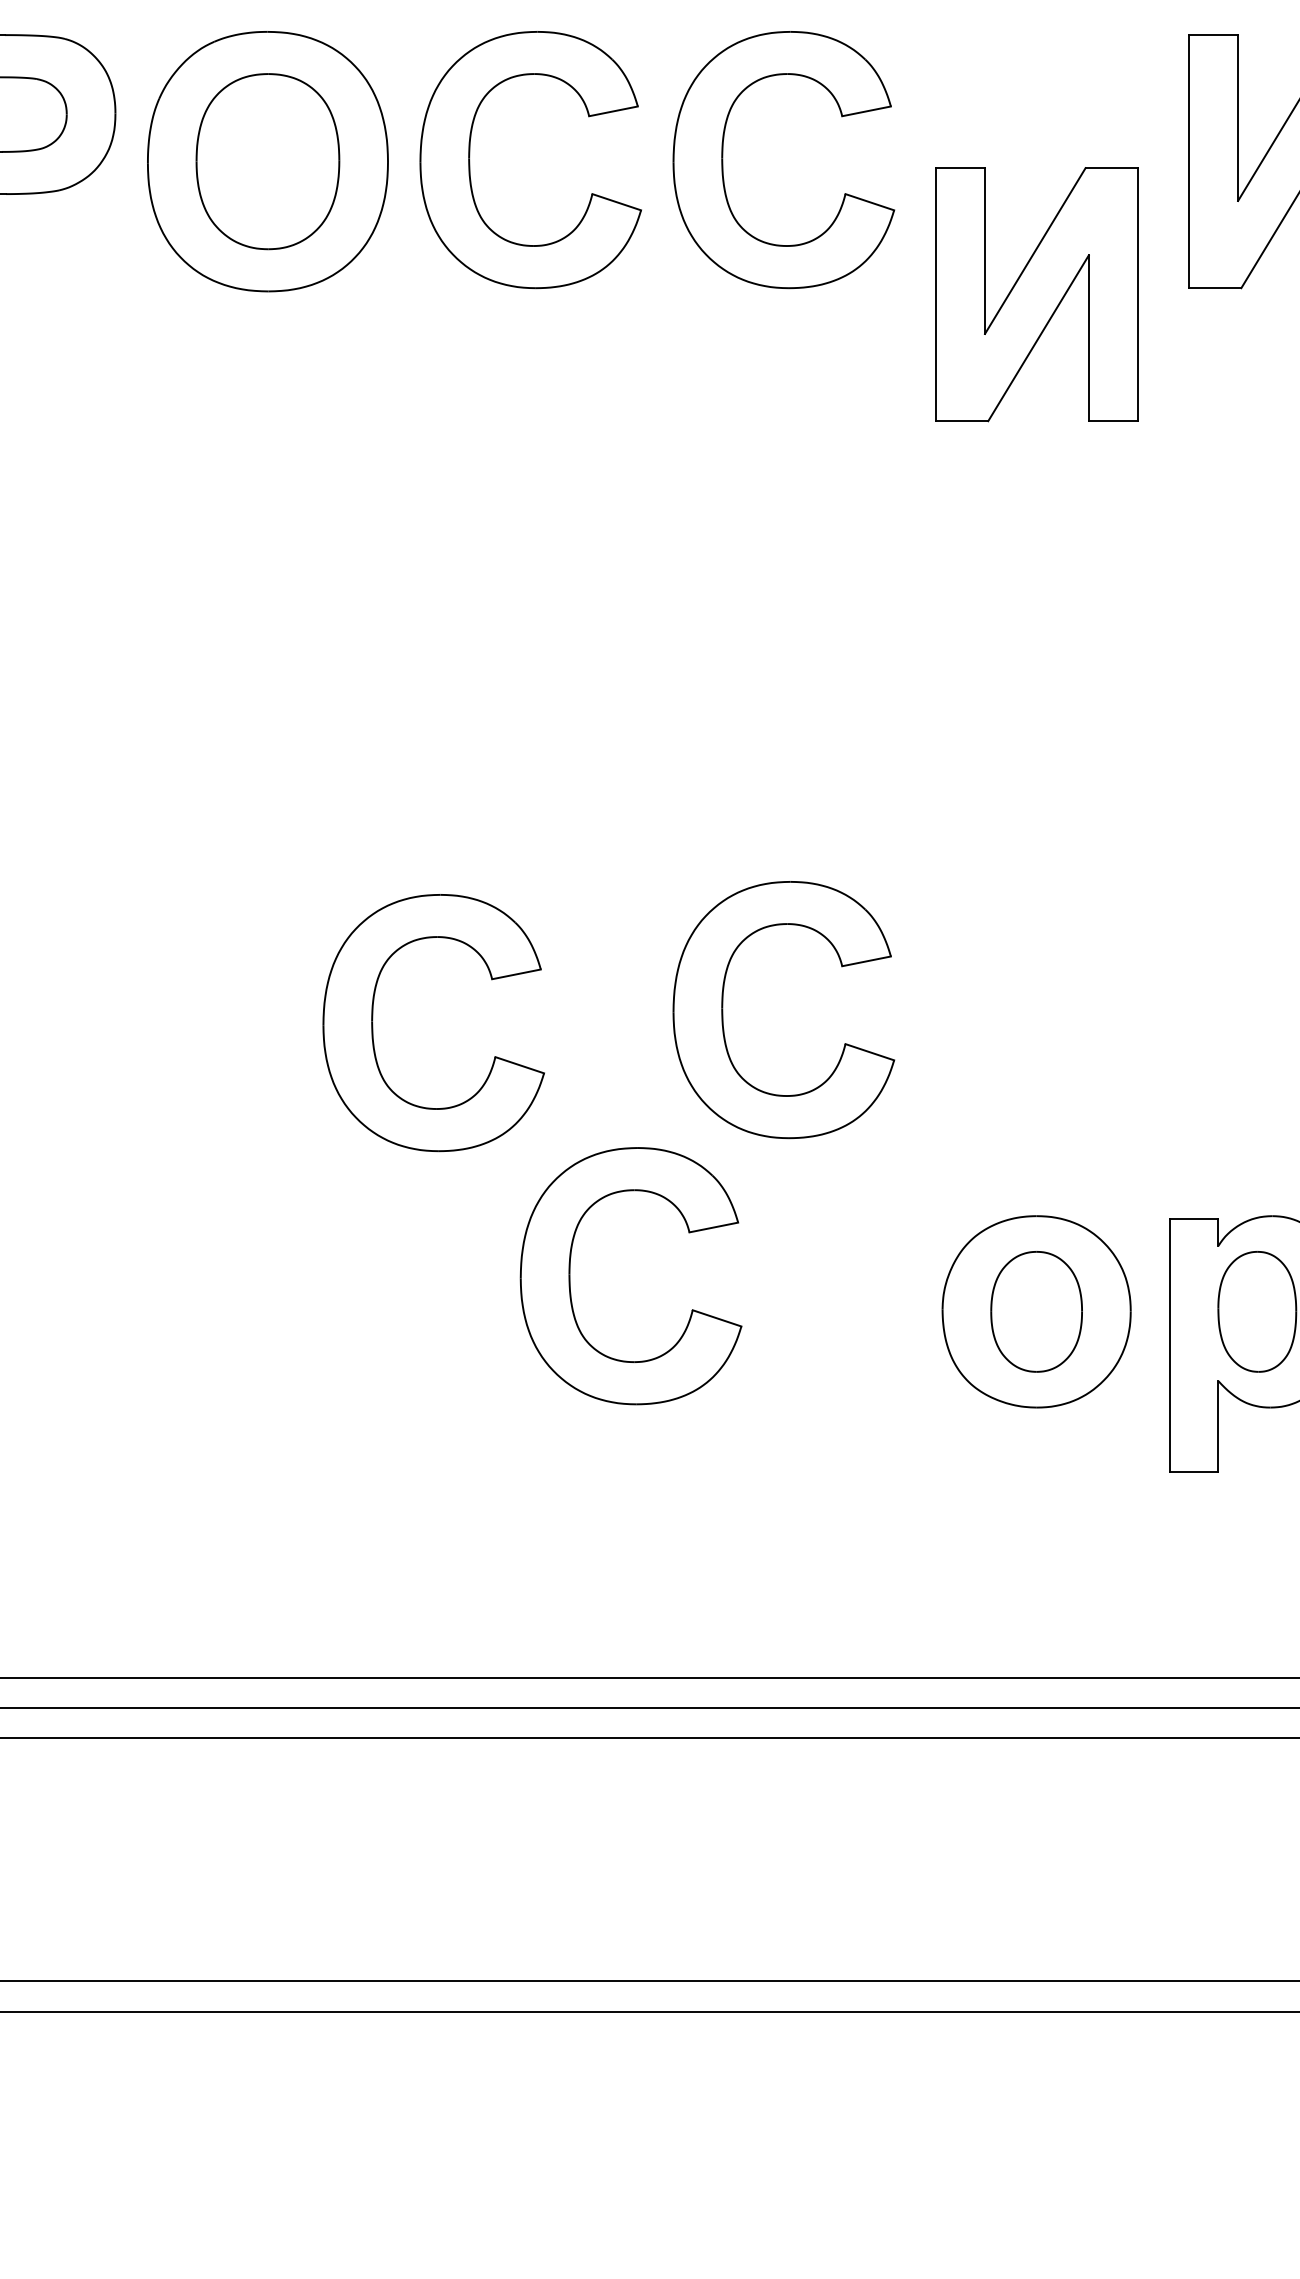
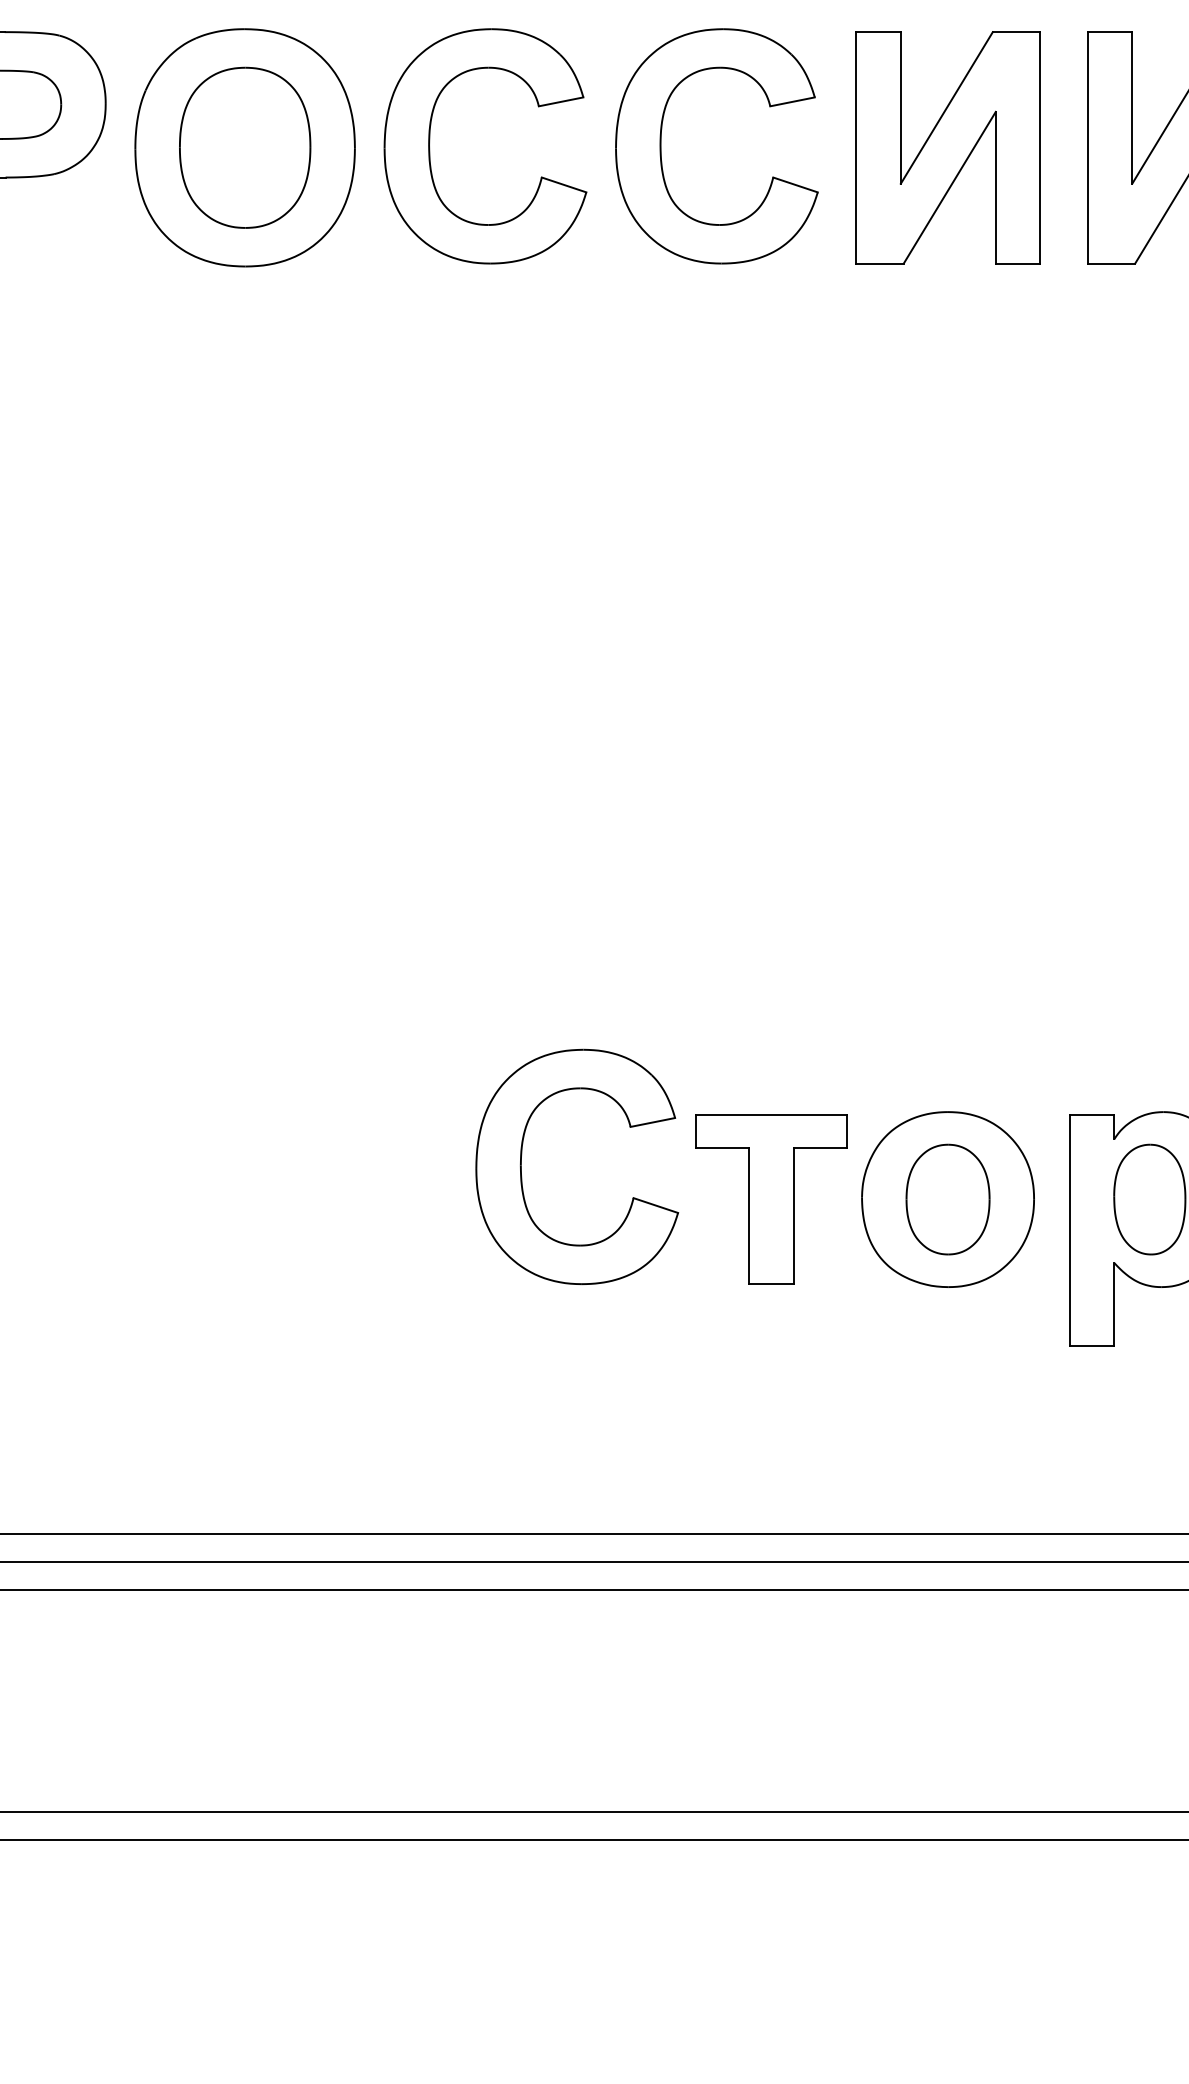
part: (1036, 294) -> (947, 147), moved
part: (723, 1010) -> (661, 924), removed
part: (373, 1024) -> (341, 936), removed
part: (843, 1311) -> (771, 1199), added

